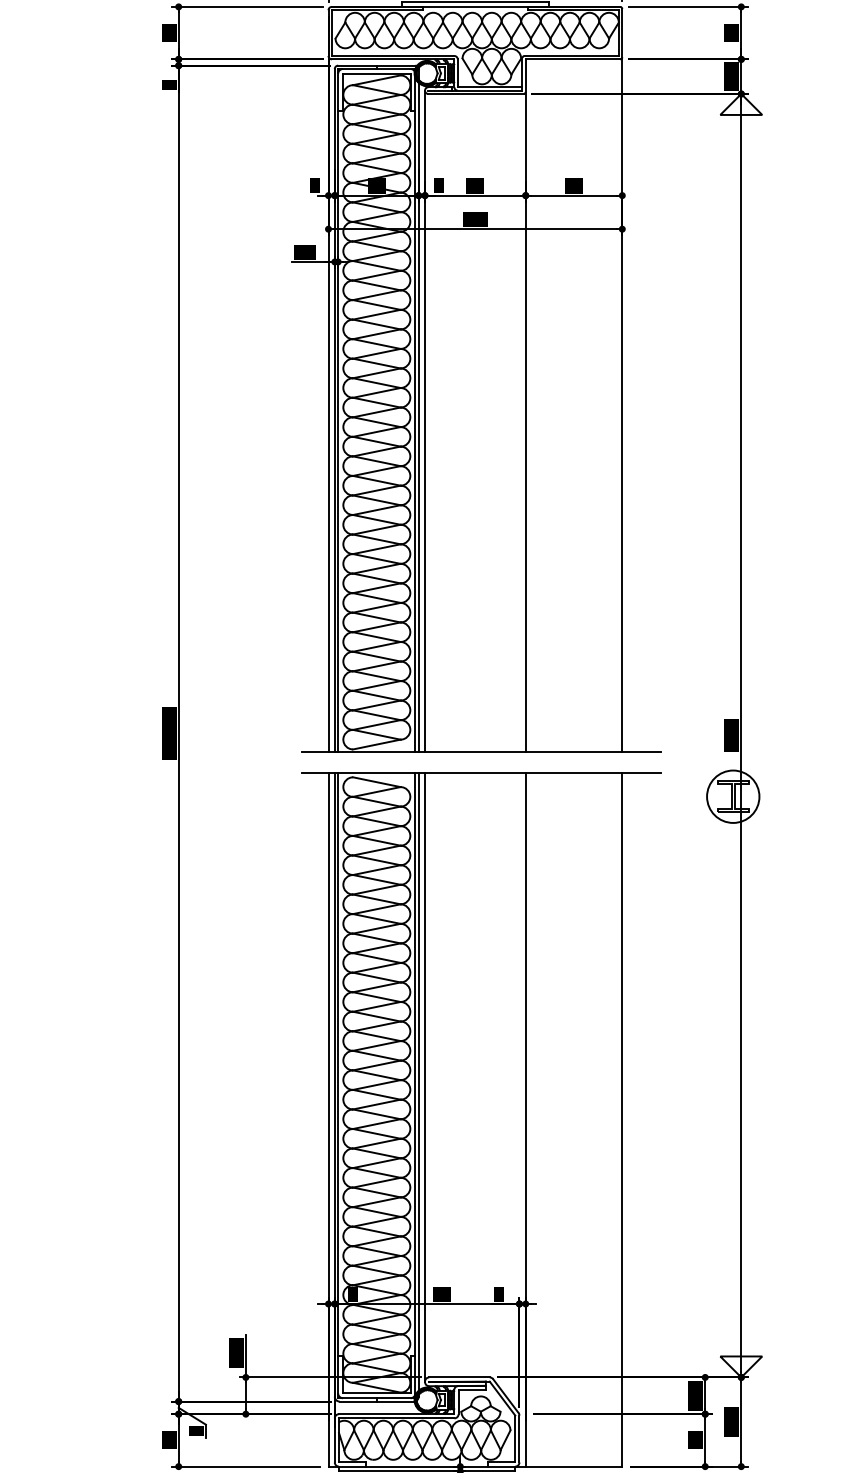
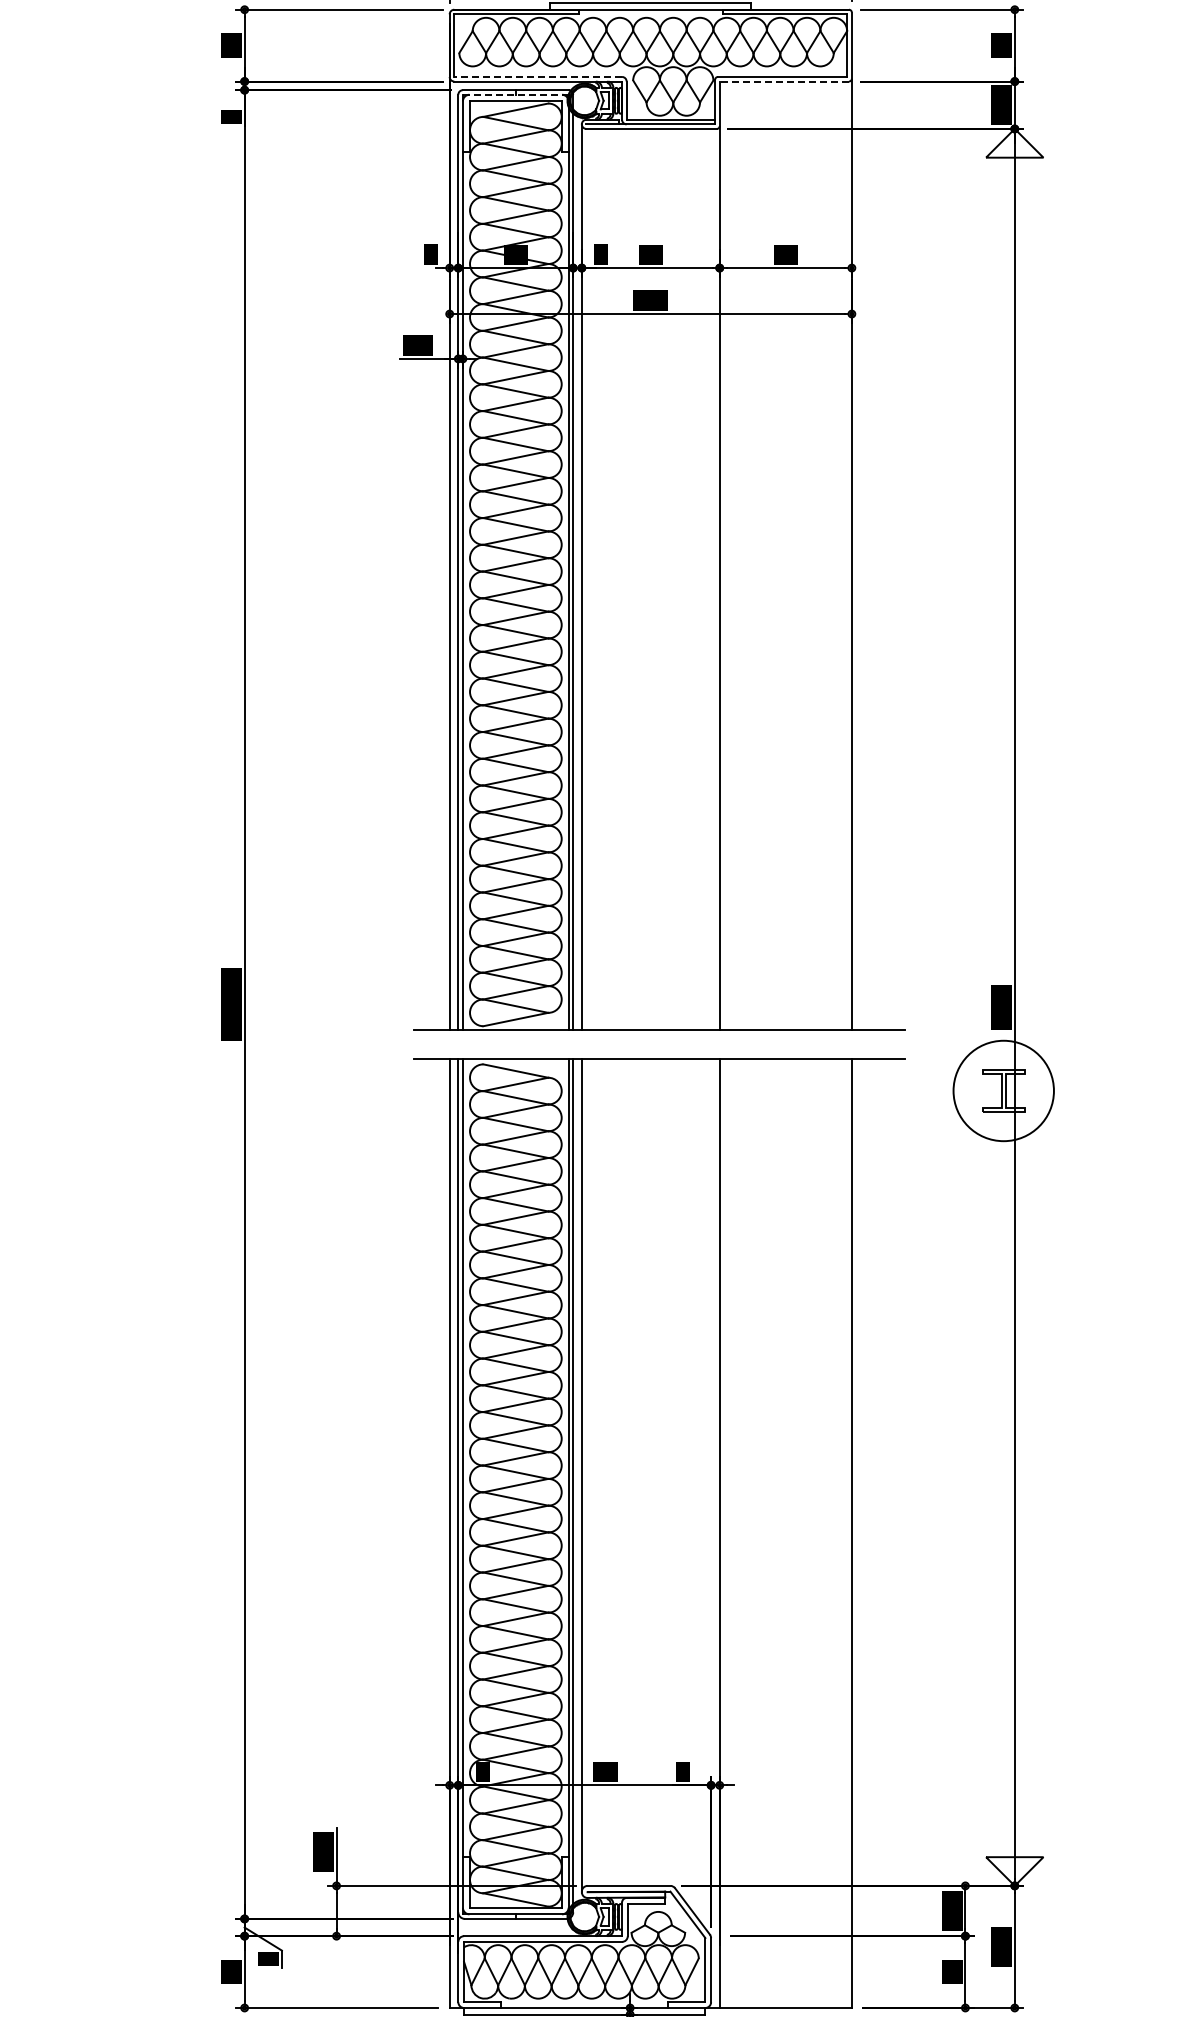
line: (393, 55) -> (538, 76), solid -> dashed
line: (573, 59) -> (784, 81), solid -> dashed
line: (376, 68) -> (515, 94), solid -> dashed
circle: (733, 796) -> (1003, 1090), size x1.4

